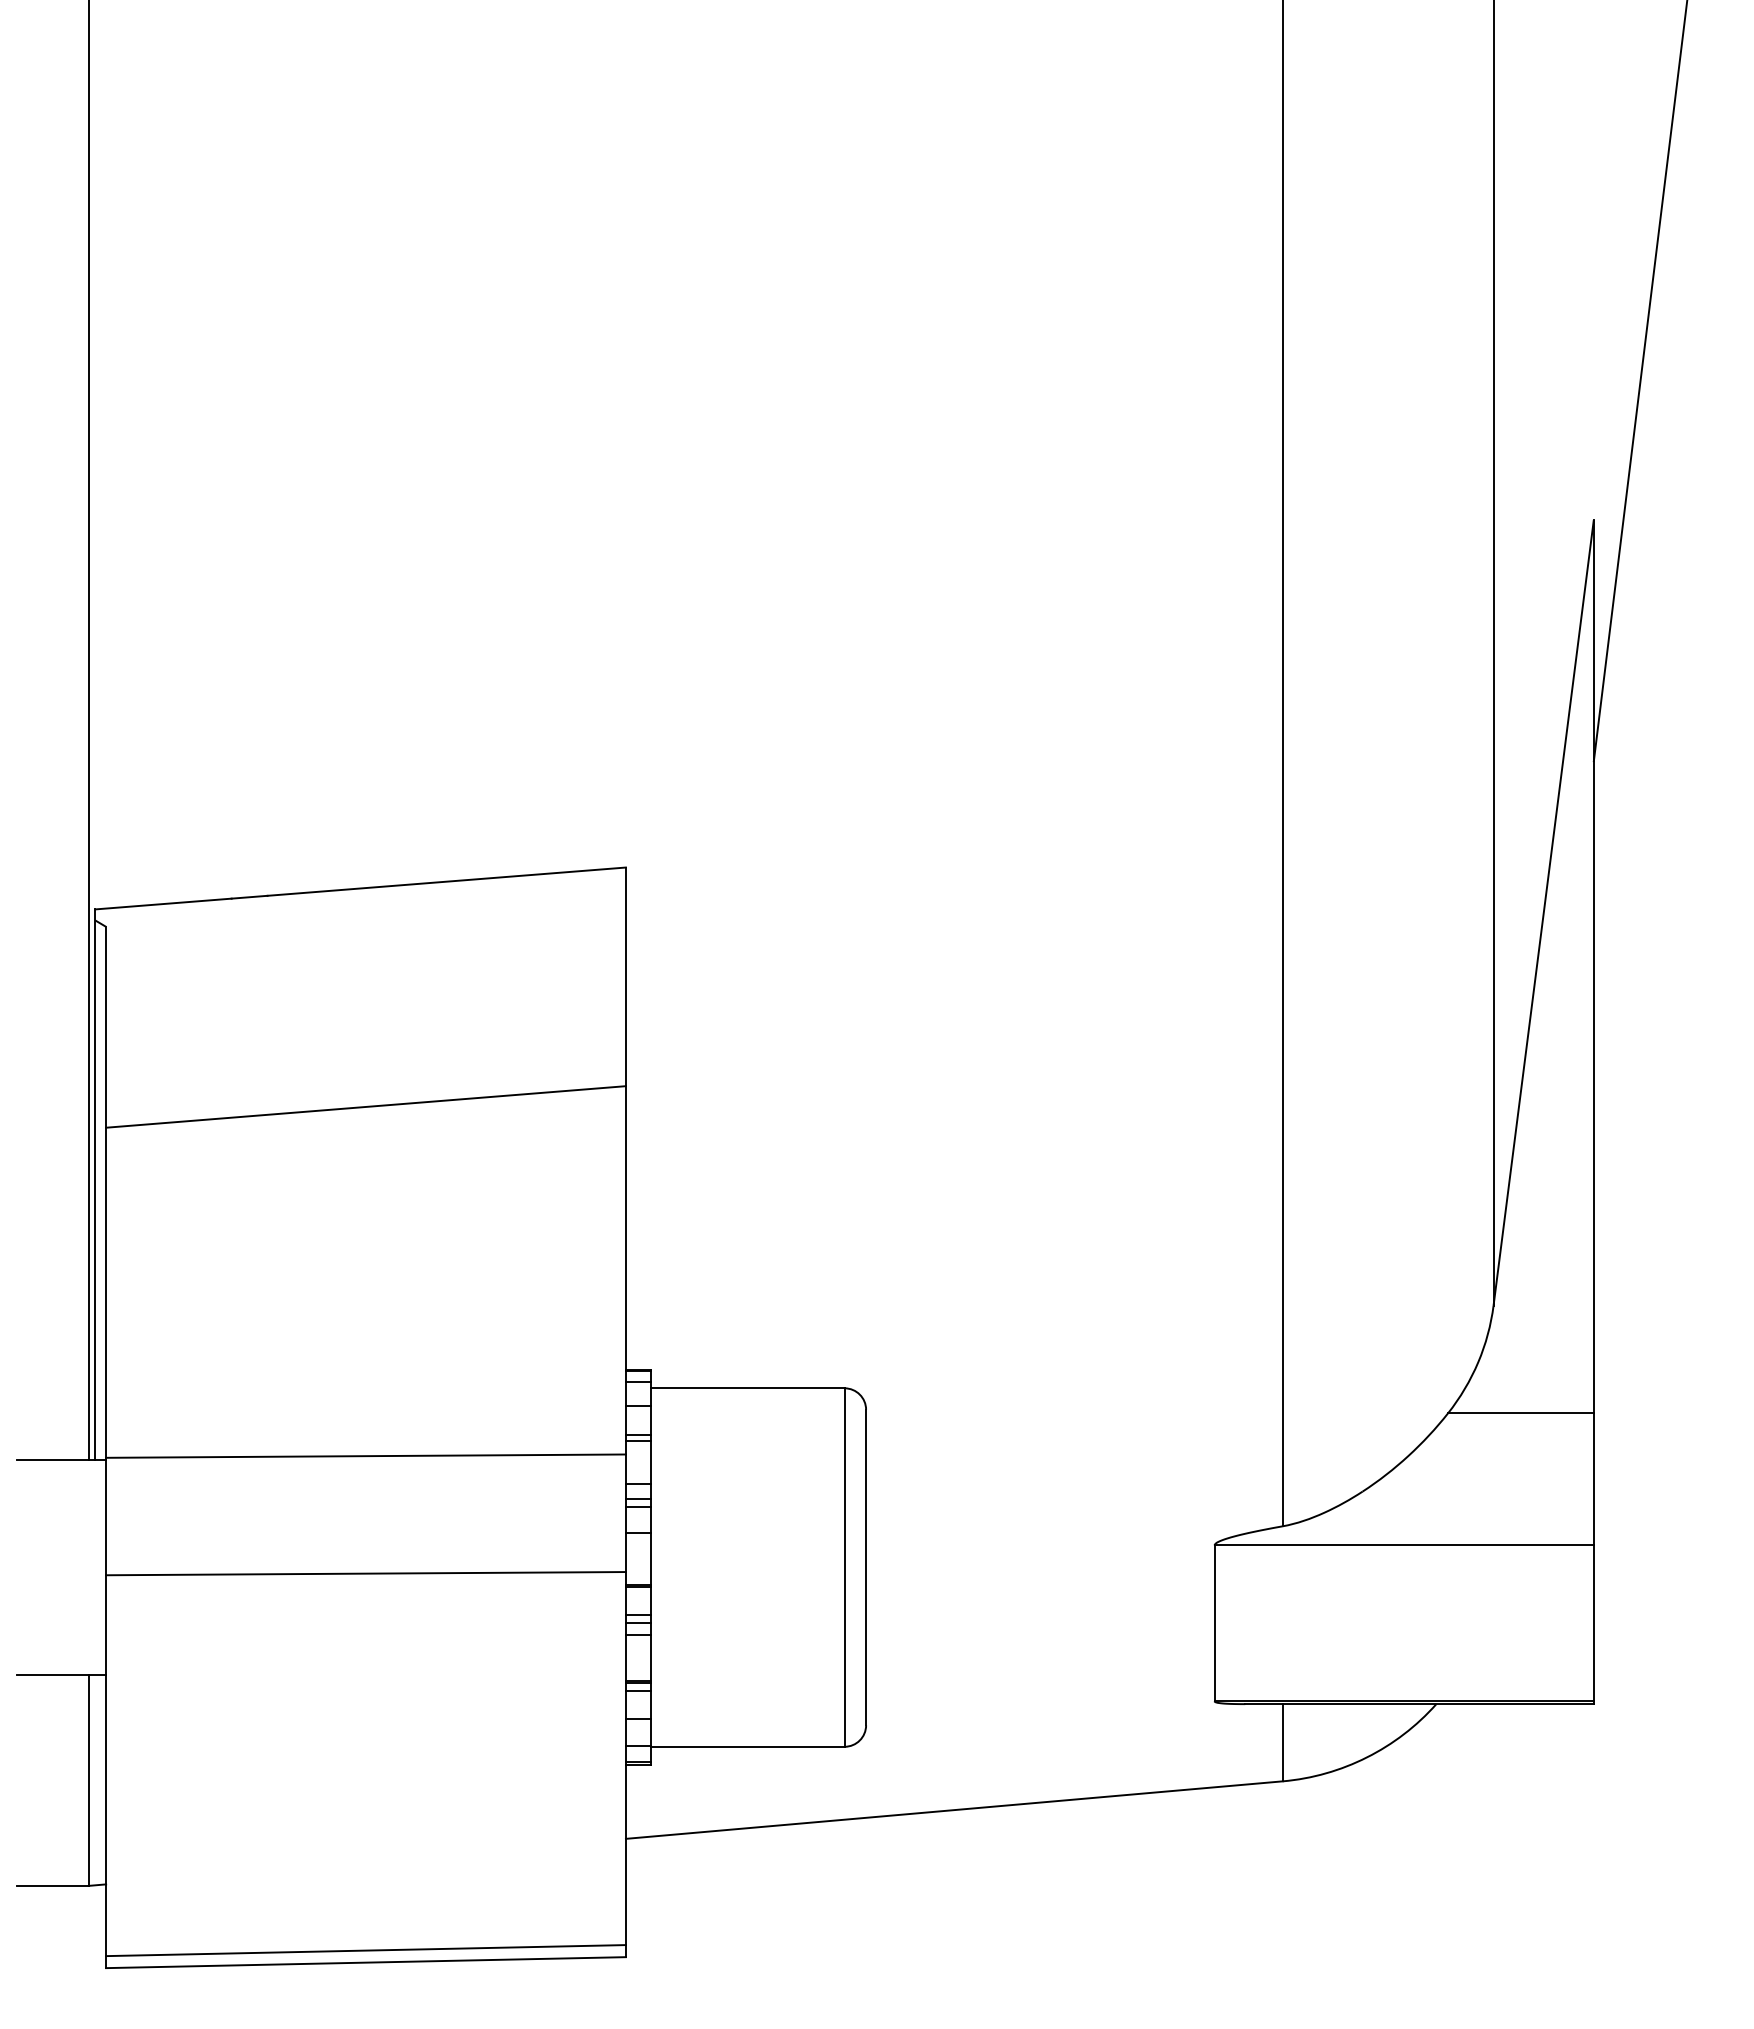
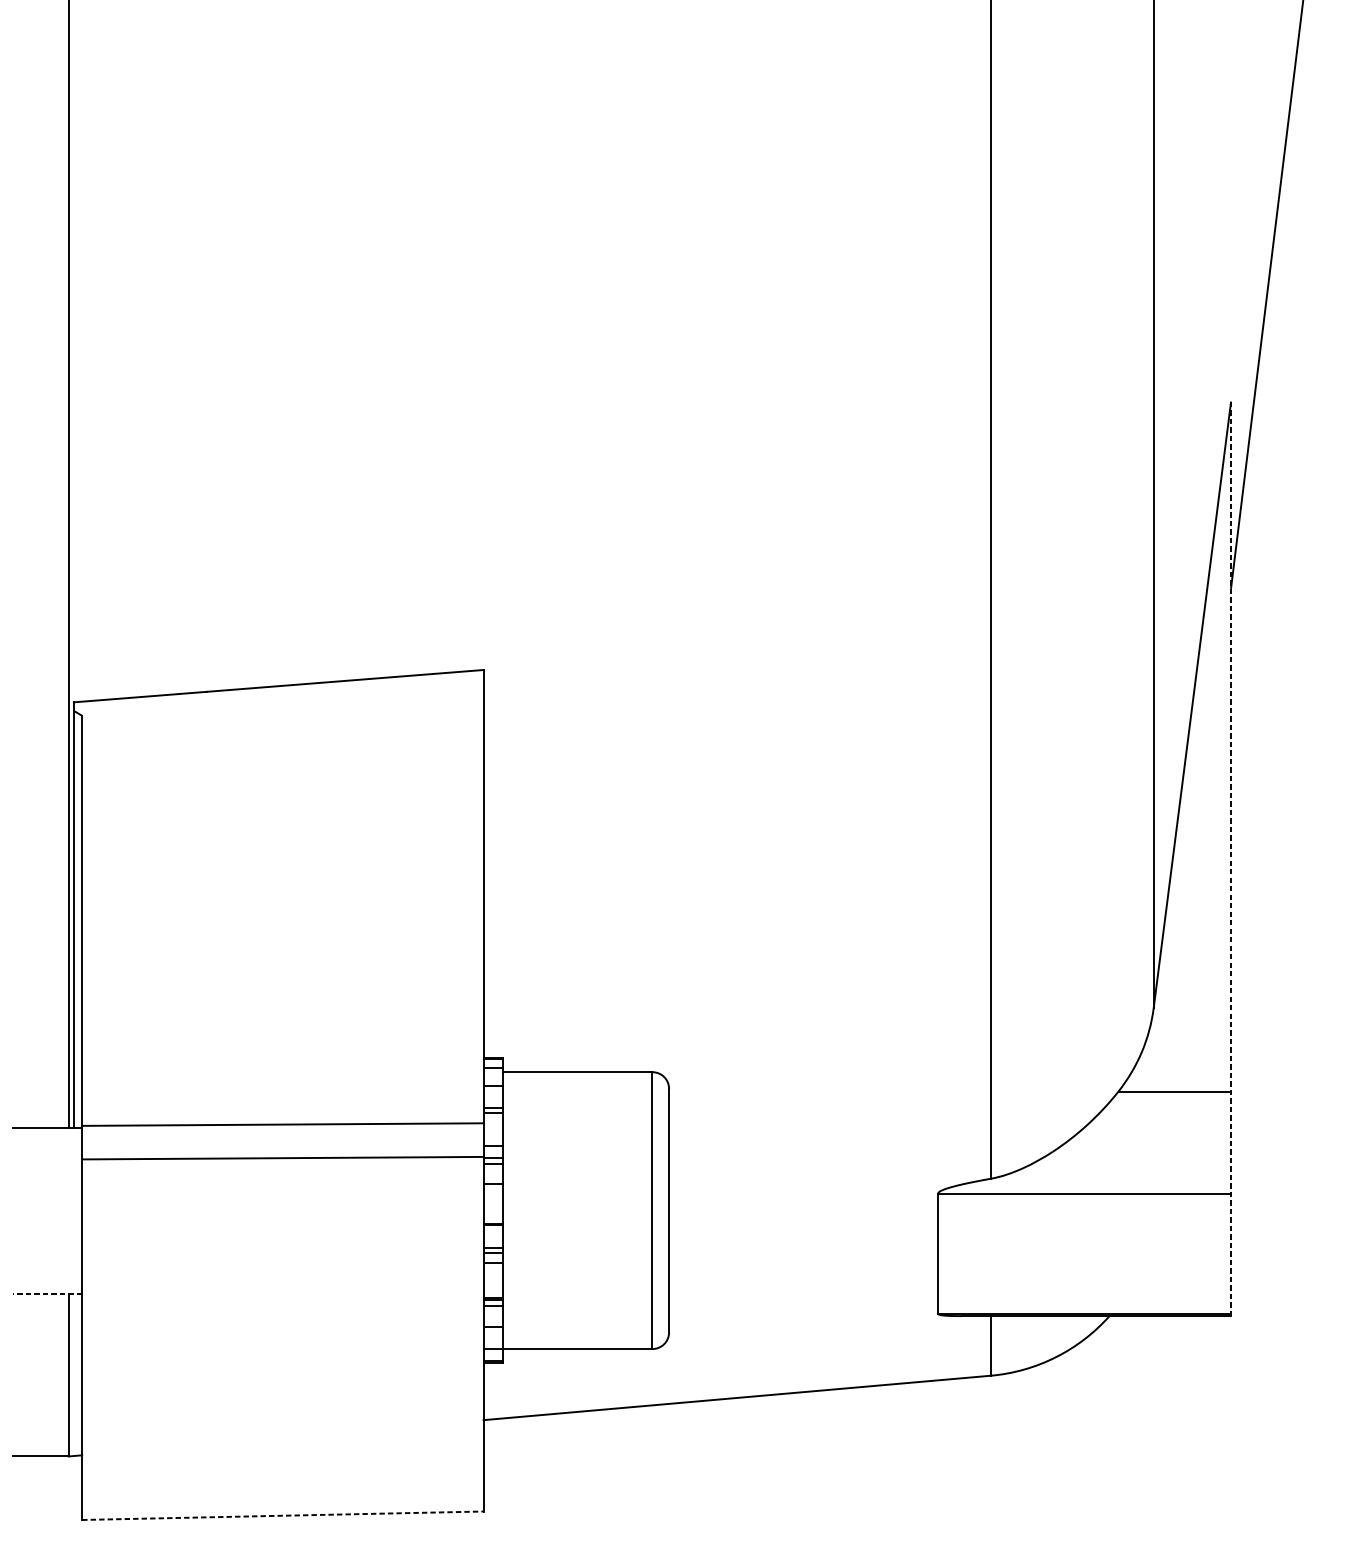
line: (365, 1106) -> (282, 854), removed
line: (1593, 1112) -> (1230, 859), solid -> dashed
line: (365, 1573) -> (282, 1158), moved
line: (61, 1675) -> (47, 1293), solid -> dashed
line: (365, 1950) -> (282, 1506), removed
line: (366, 1962) -> (283, 1515), solid -> dashed

